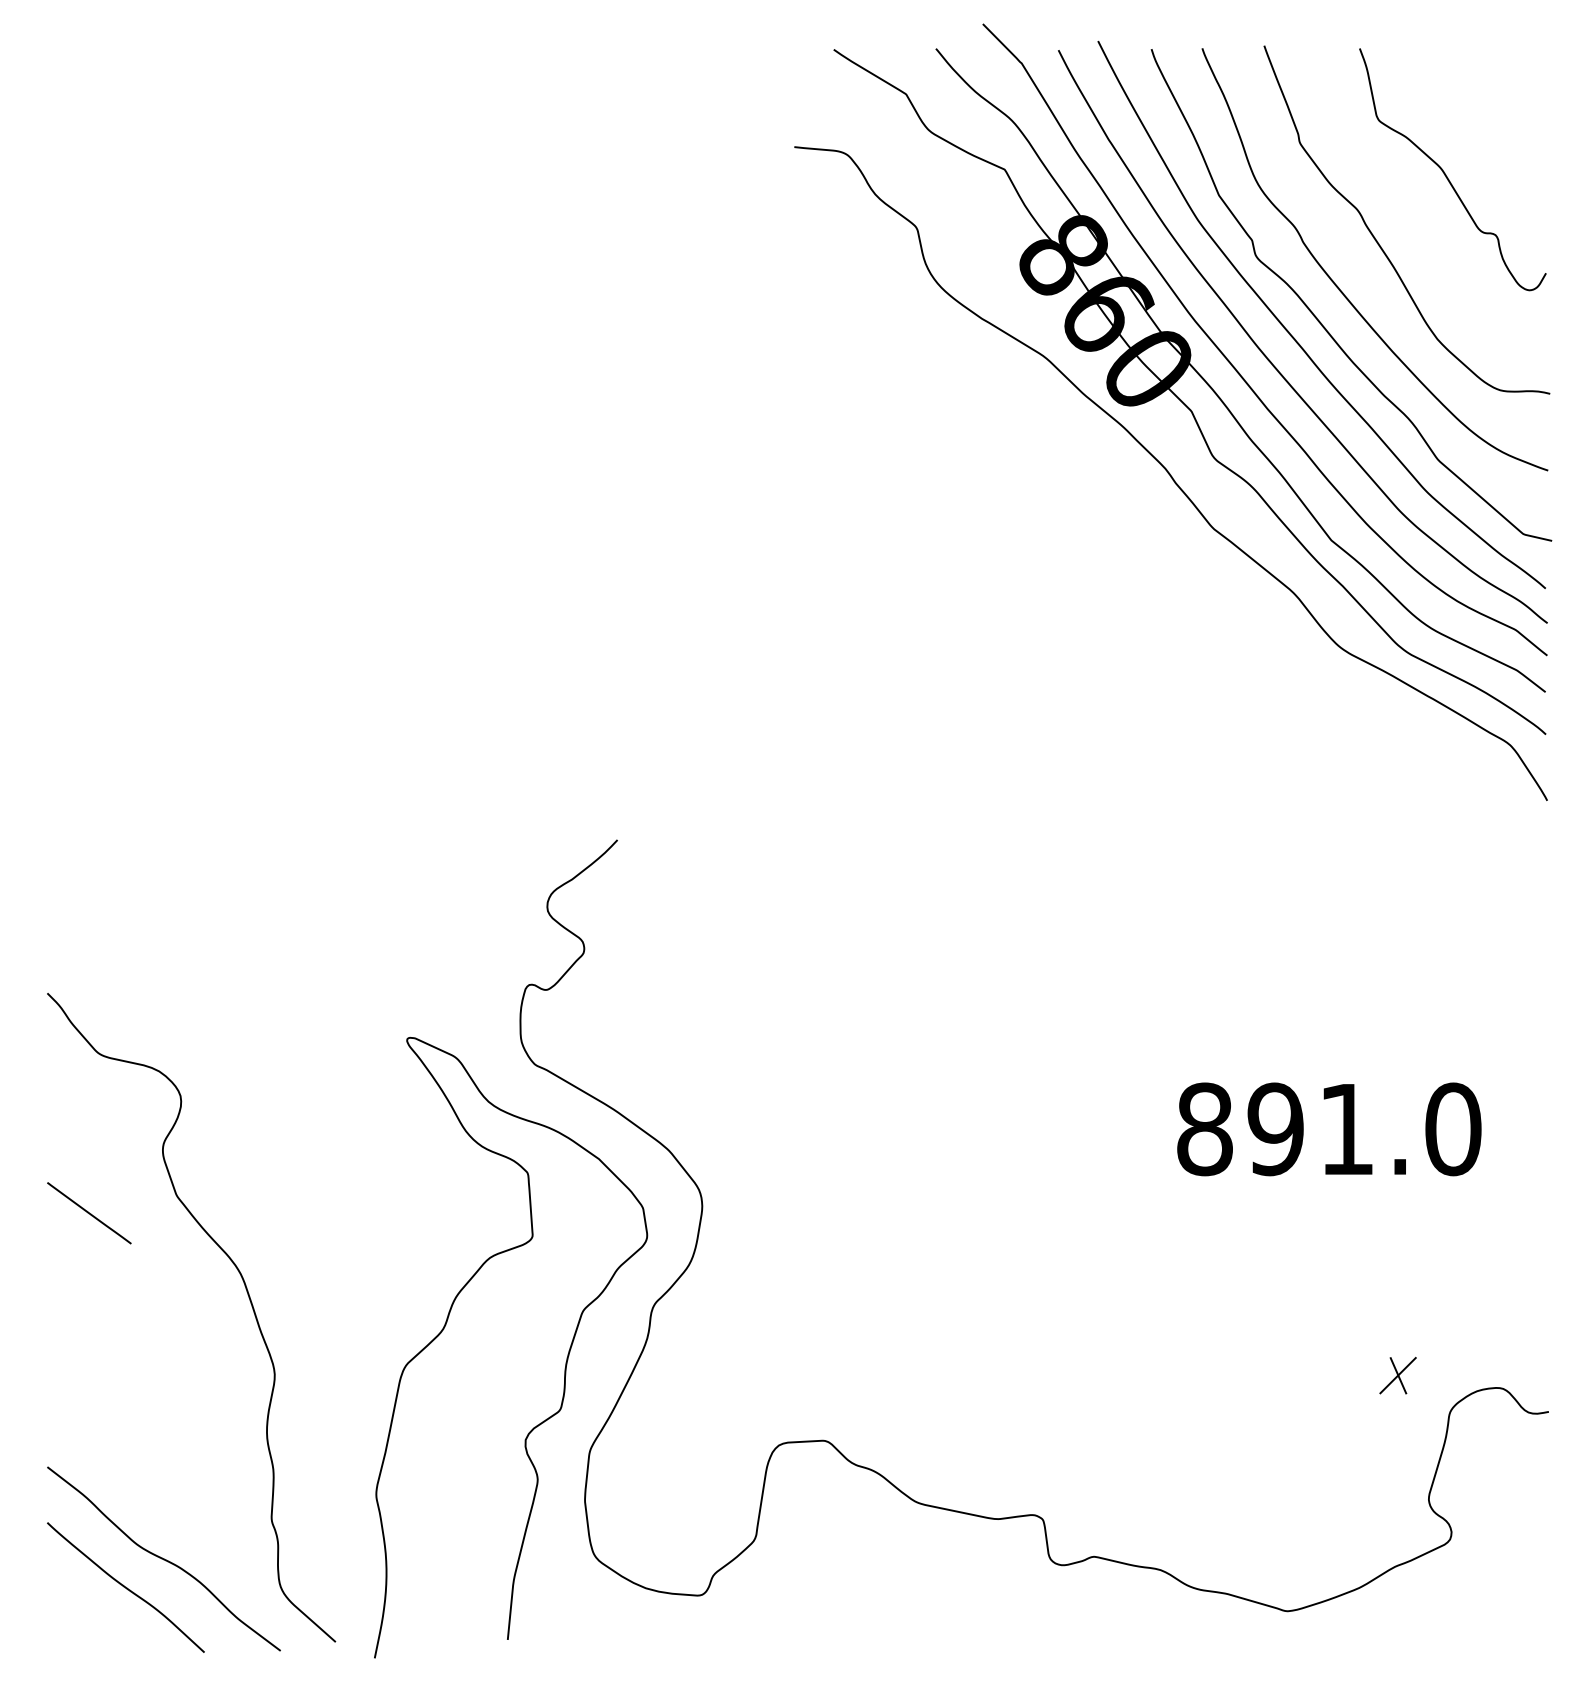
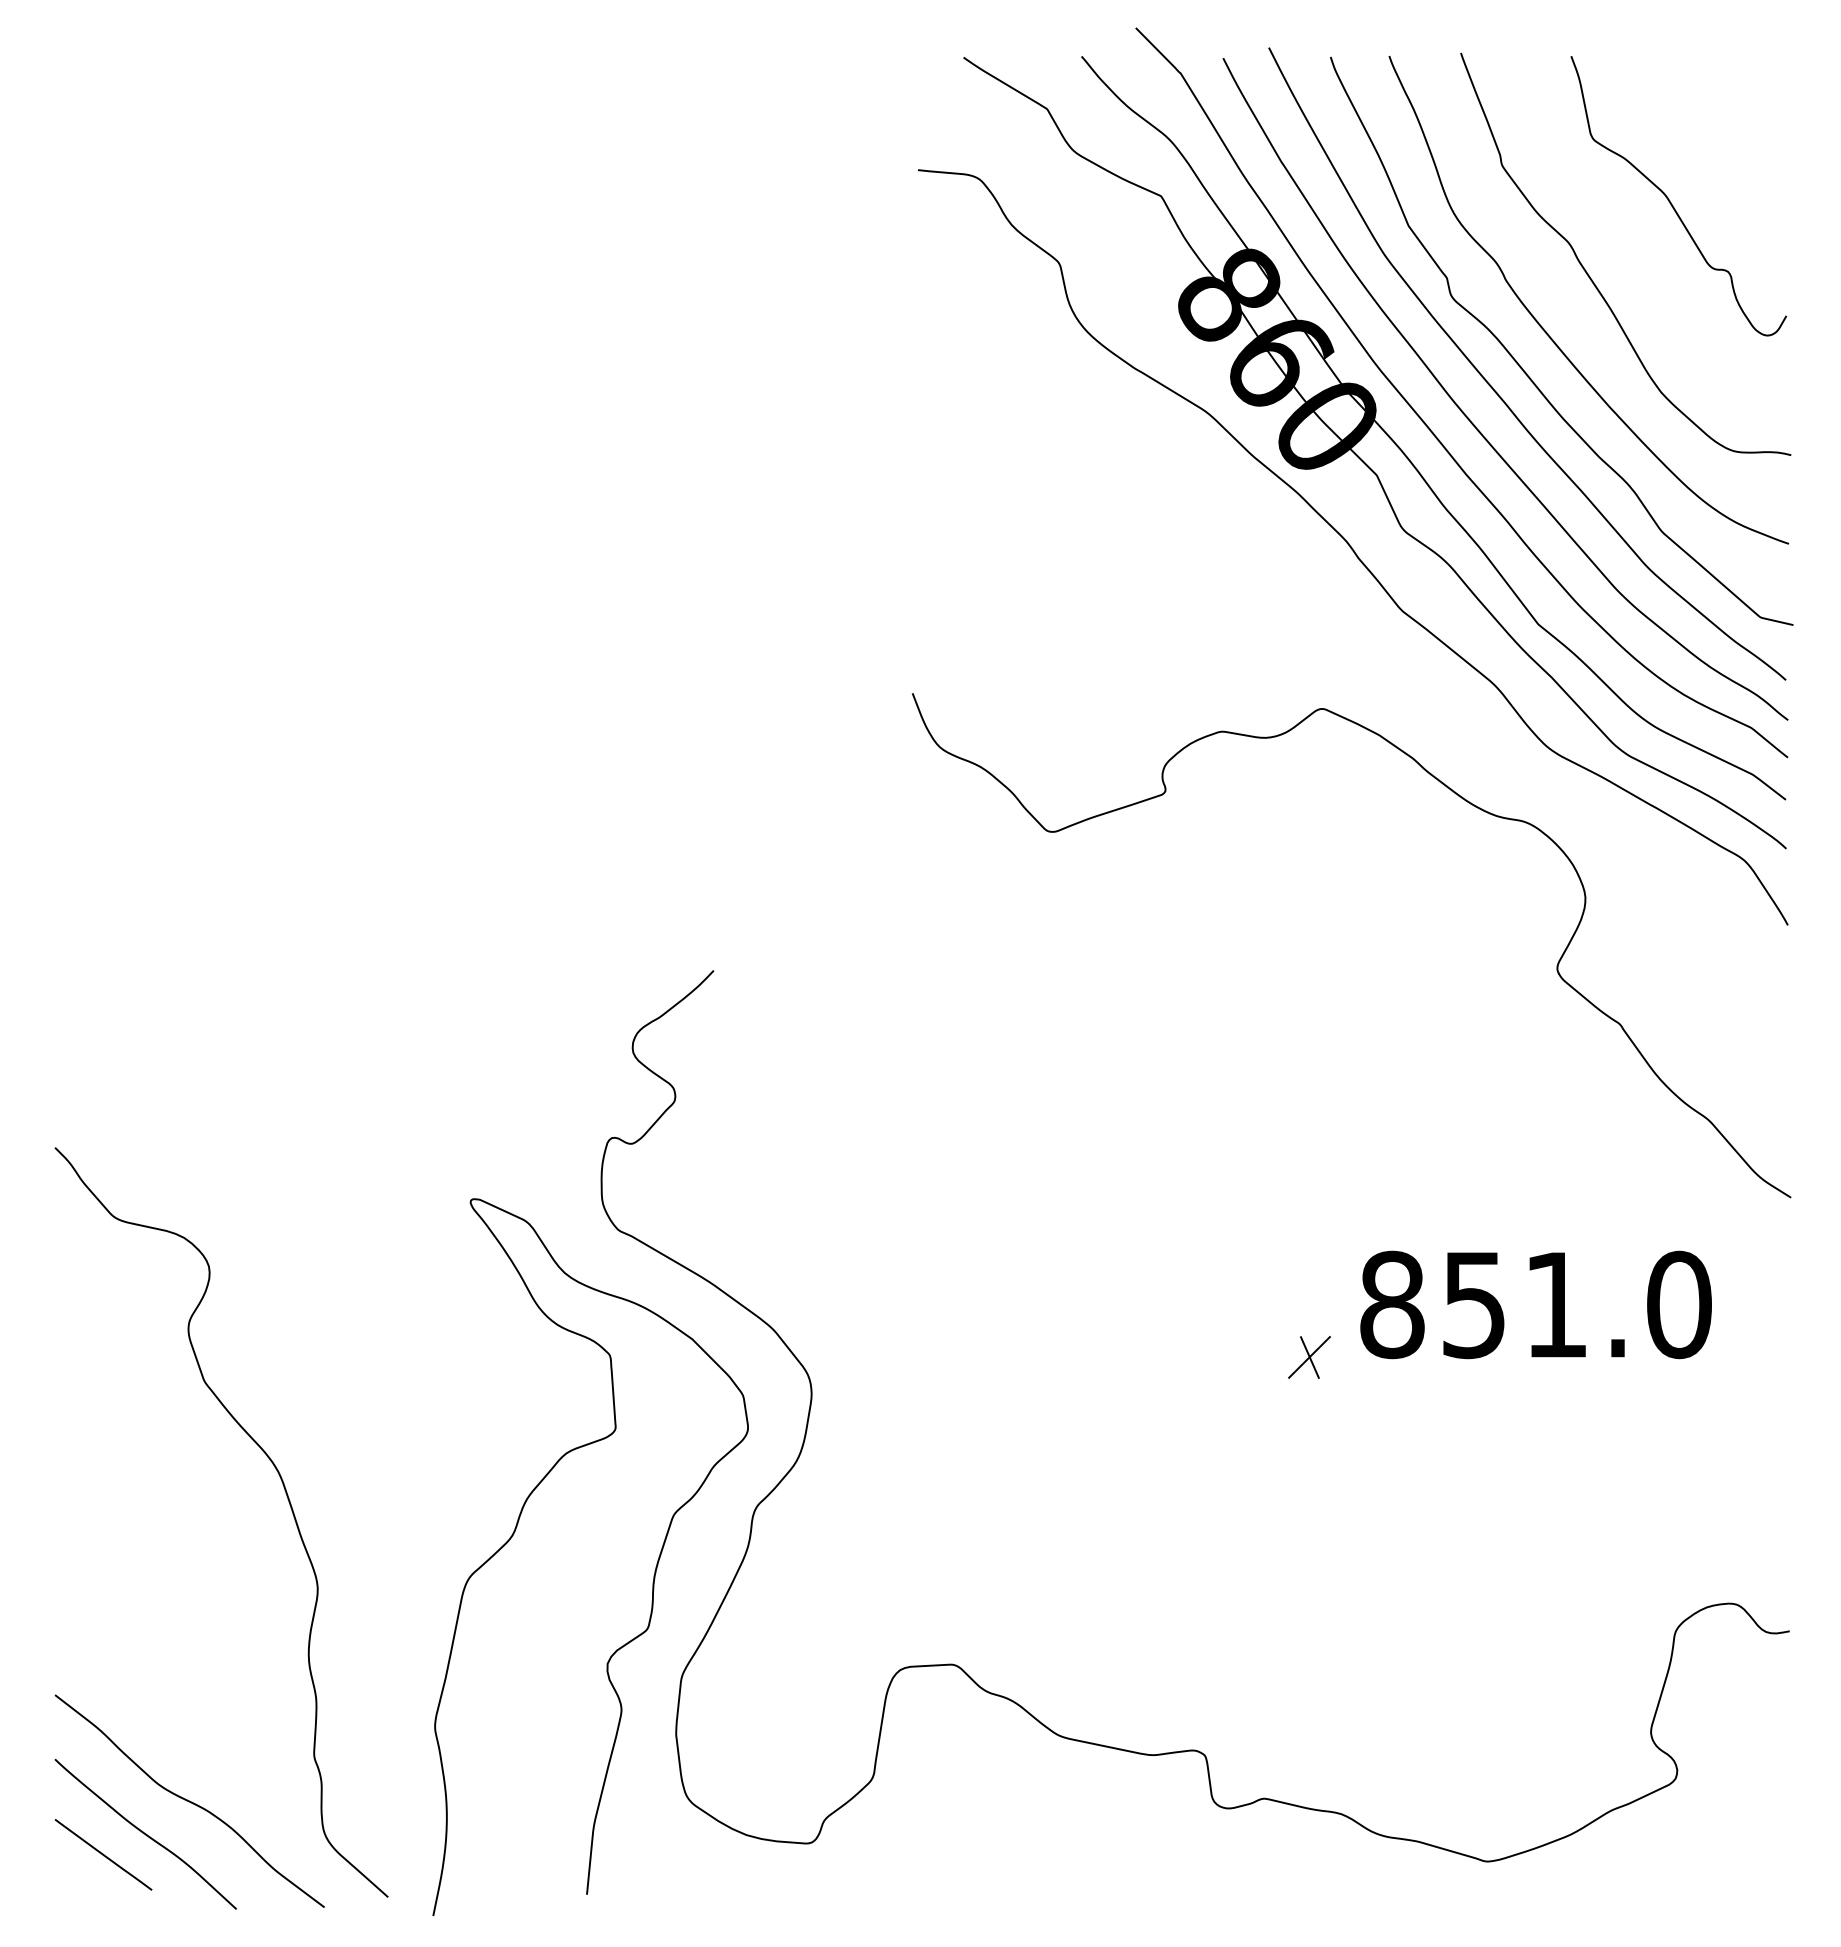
part: (1263, 690) -> (1459, 797), added
text: (1275, 1129) -> (1473, 1304), 891.0 -> 851.0
line: (89, 1212) -> (103, 1854), moved
part: (1398, 1375) -> (1309, 1357), moved

